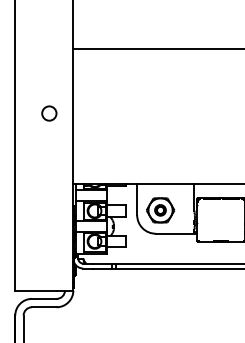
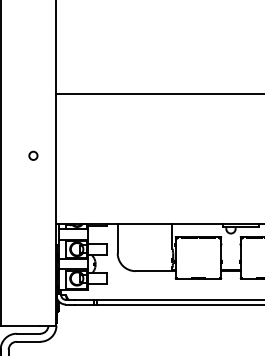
circle: (49, 113) -> (33, 155), size x0.6
part: (160, 210) -> (140, 248), removed

